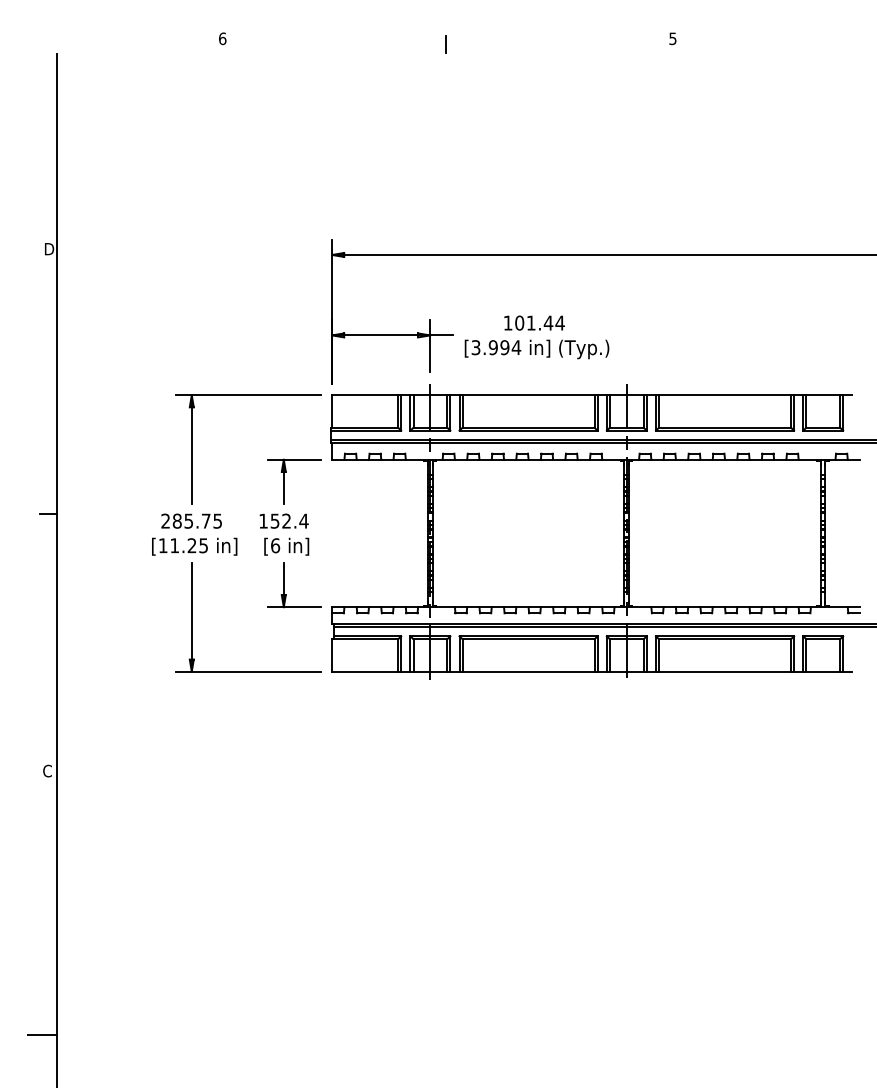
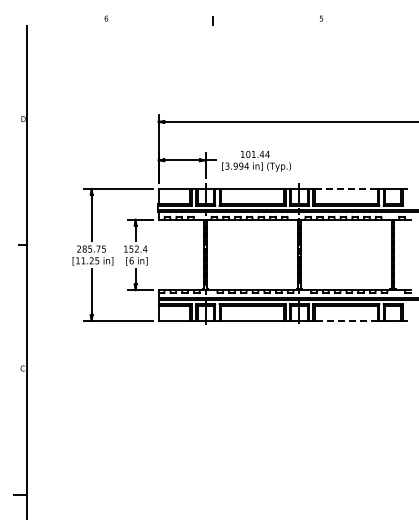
line: (725, 394) -> (346, 188), solid -> dashed
line: (725, 670) -> (346, 320), solid -> dashed

